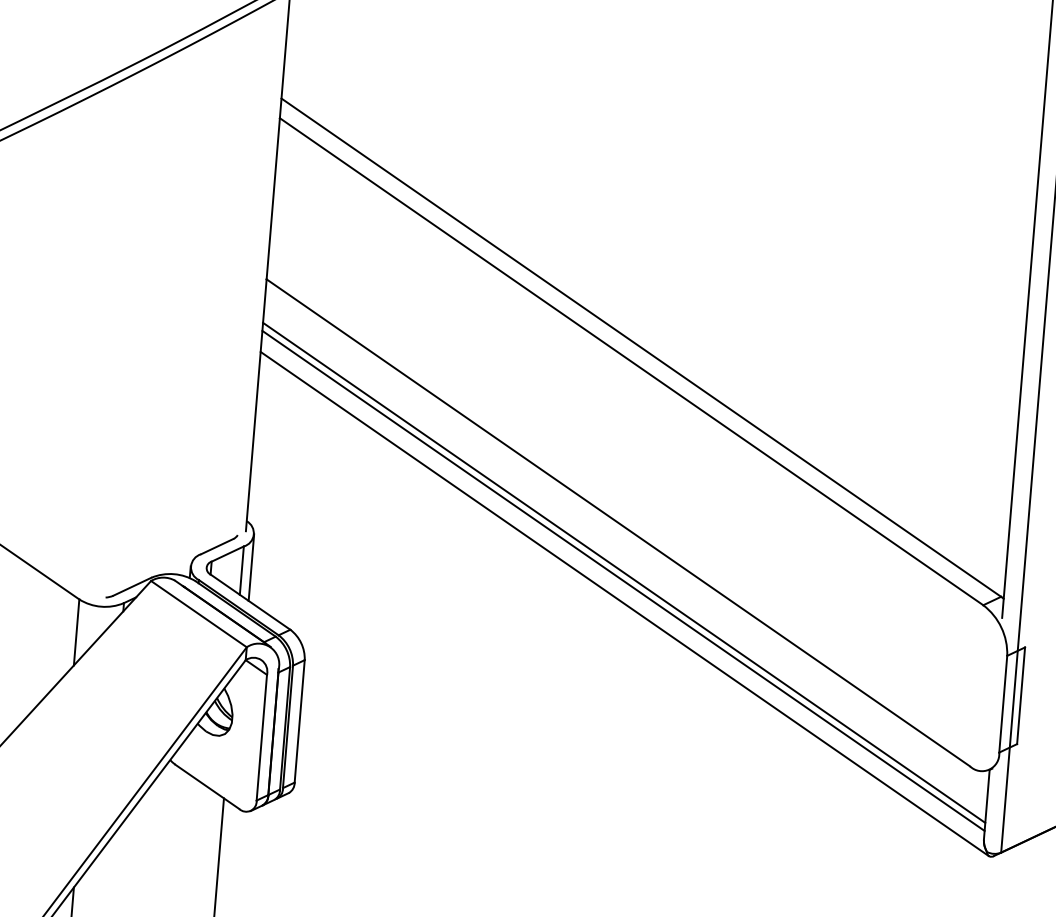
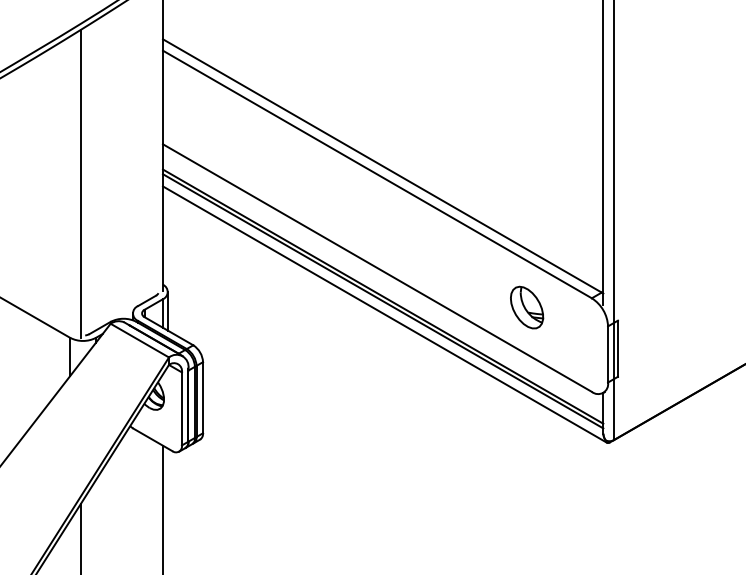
line: (119, 335) -> (80, 183), added
part: (871, 611) -> (527, 307), added

